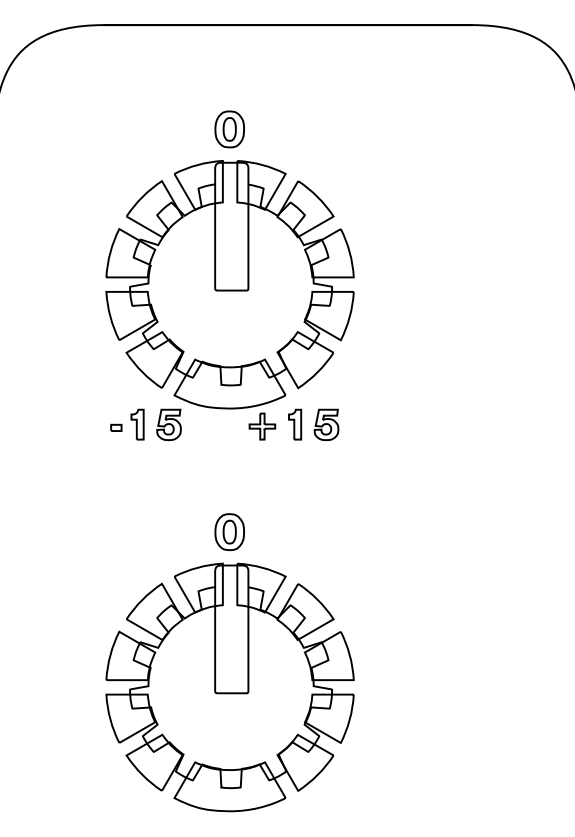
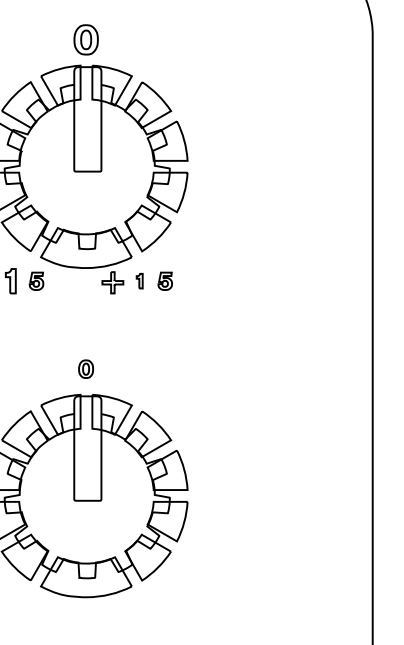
part: (168, 424) -> (36, 281), size x0.7
part: (295, 424) -> (139, 281), size x0.6
part: (326, 424) -> (165, 281), size x0.7
part: (229, 532) -> (85, 369), size x0.6

